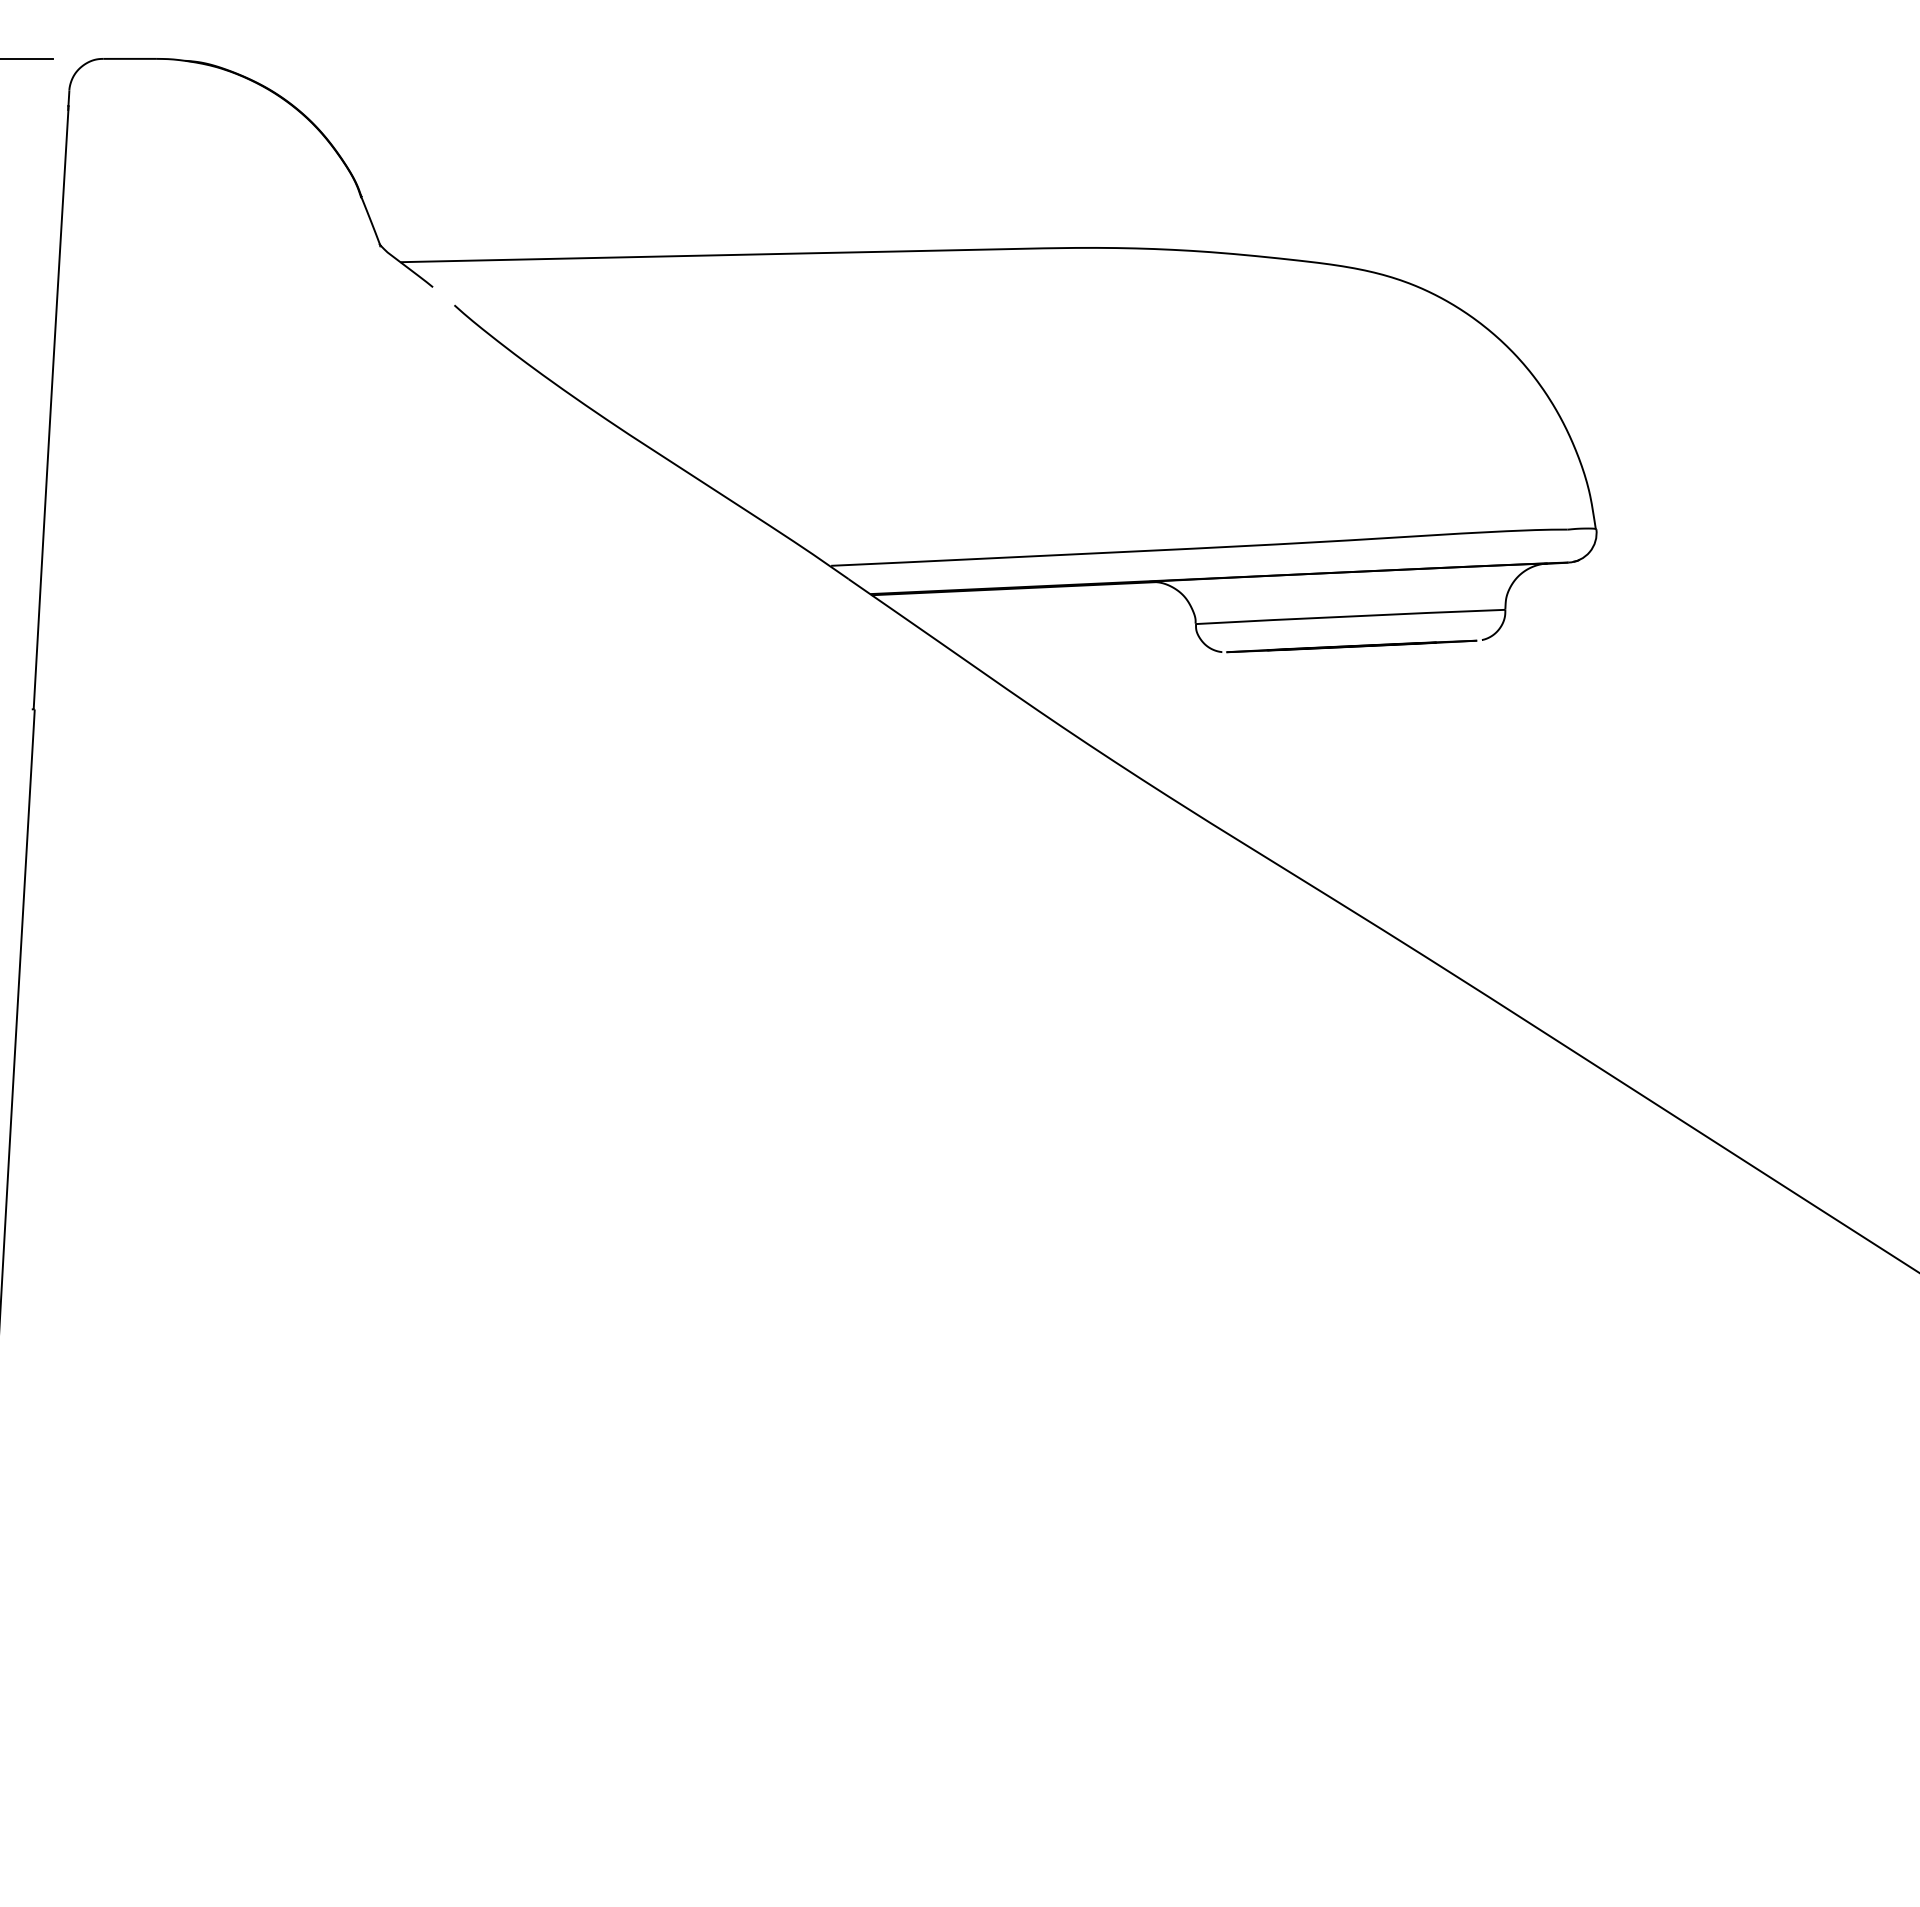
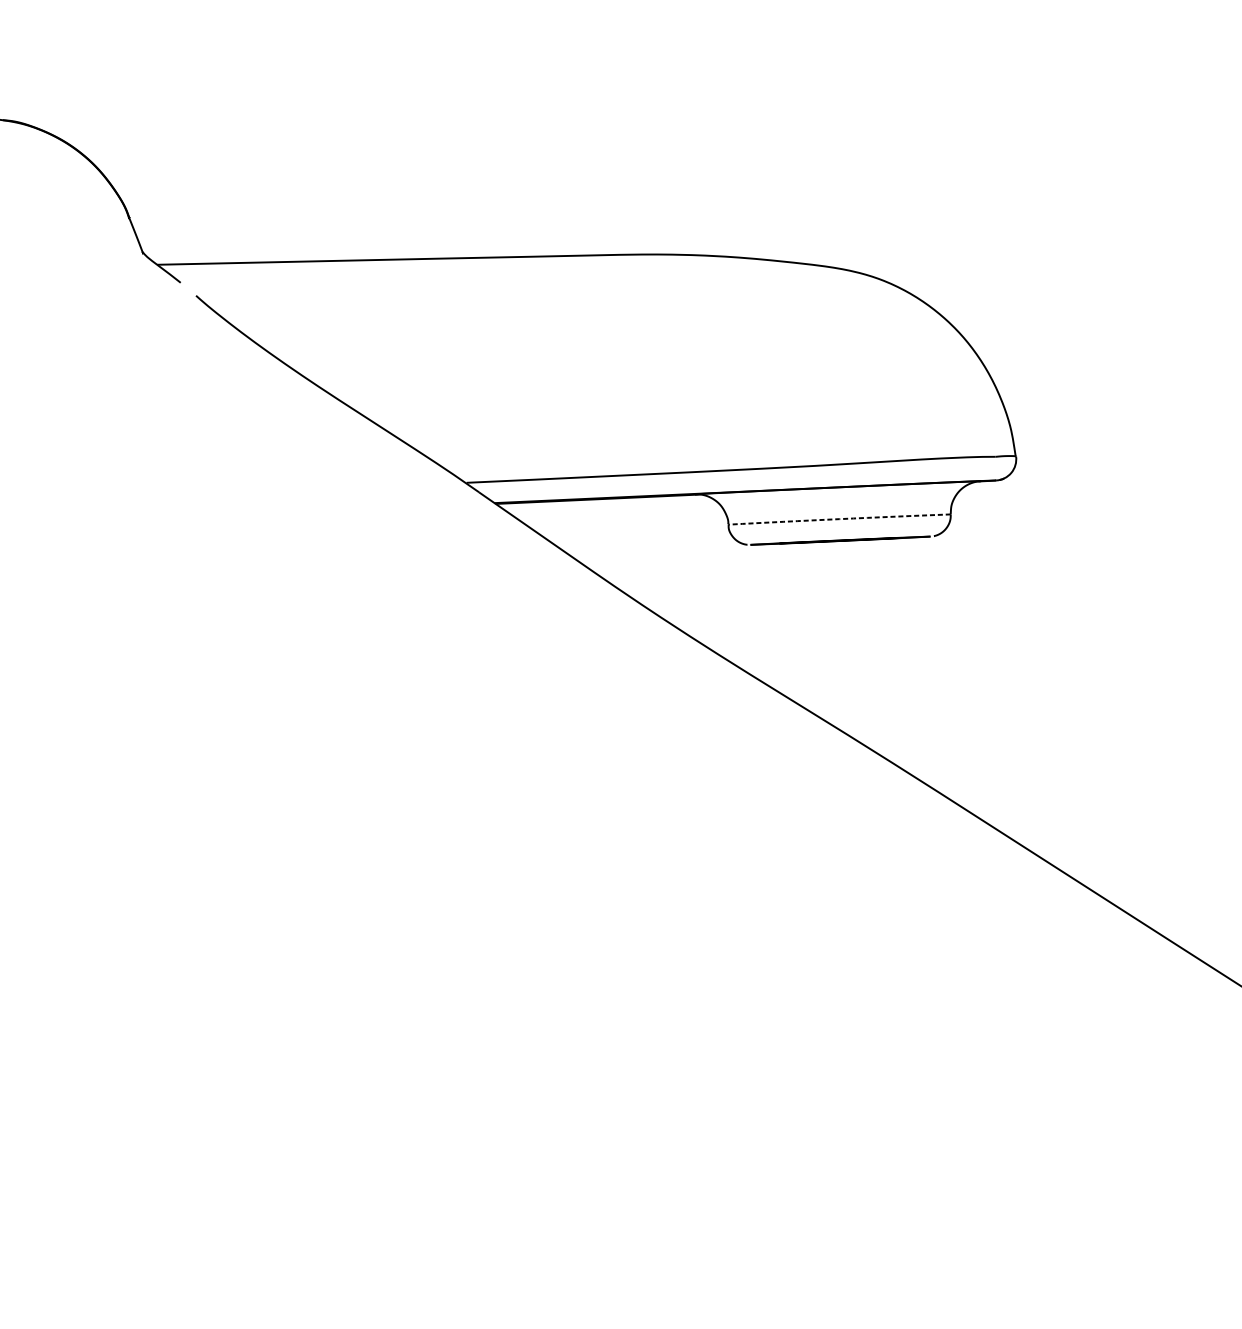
arc: (1350, 616) -> (839, 519), solid -> dashed

